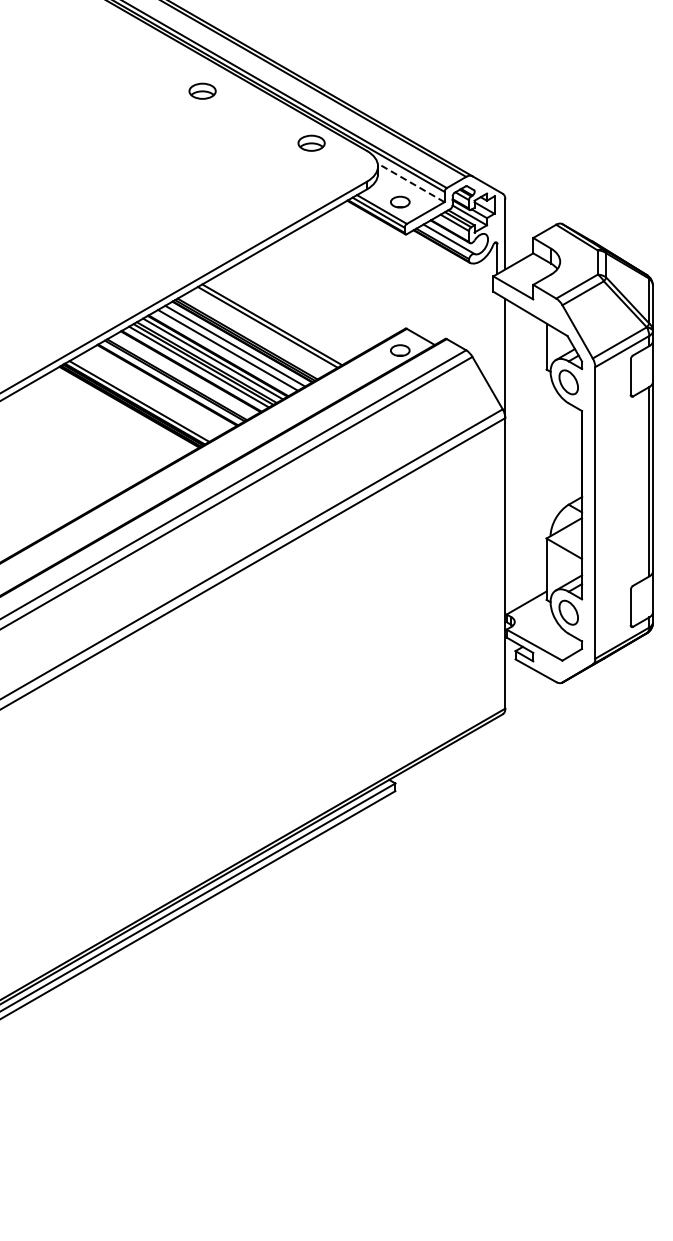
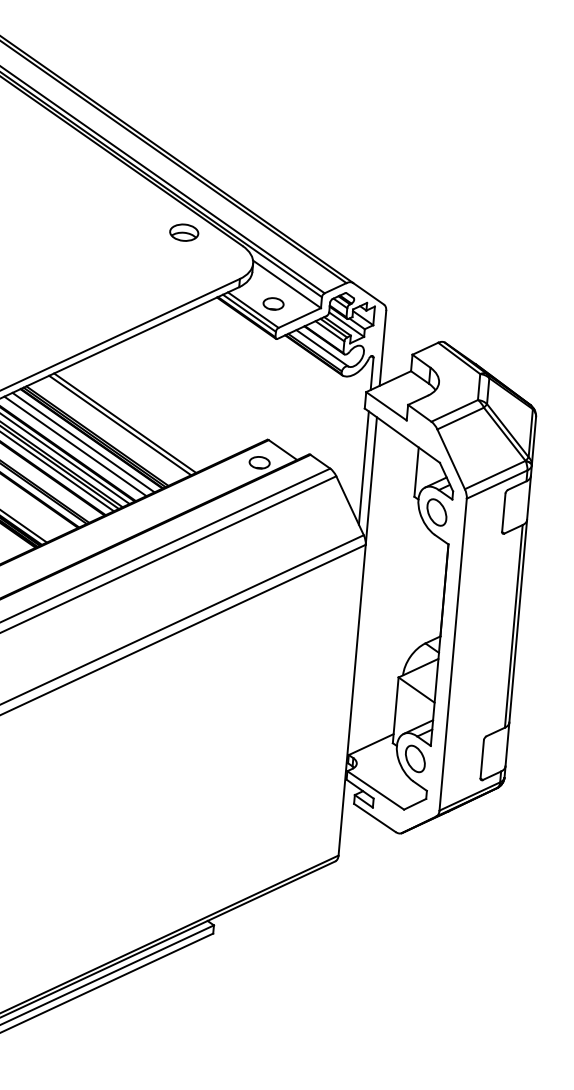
part: (202, 90) -> (72, 166), removed
line: (411, 182) -> (287, 284), dashed -> solid
line: (497, 347) -> (363, 468), added

